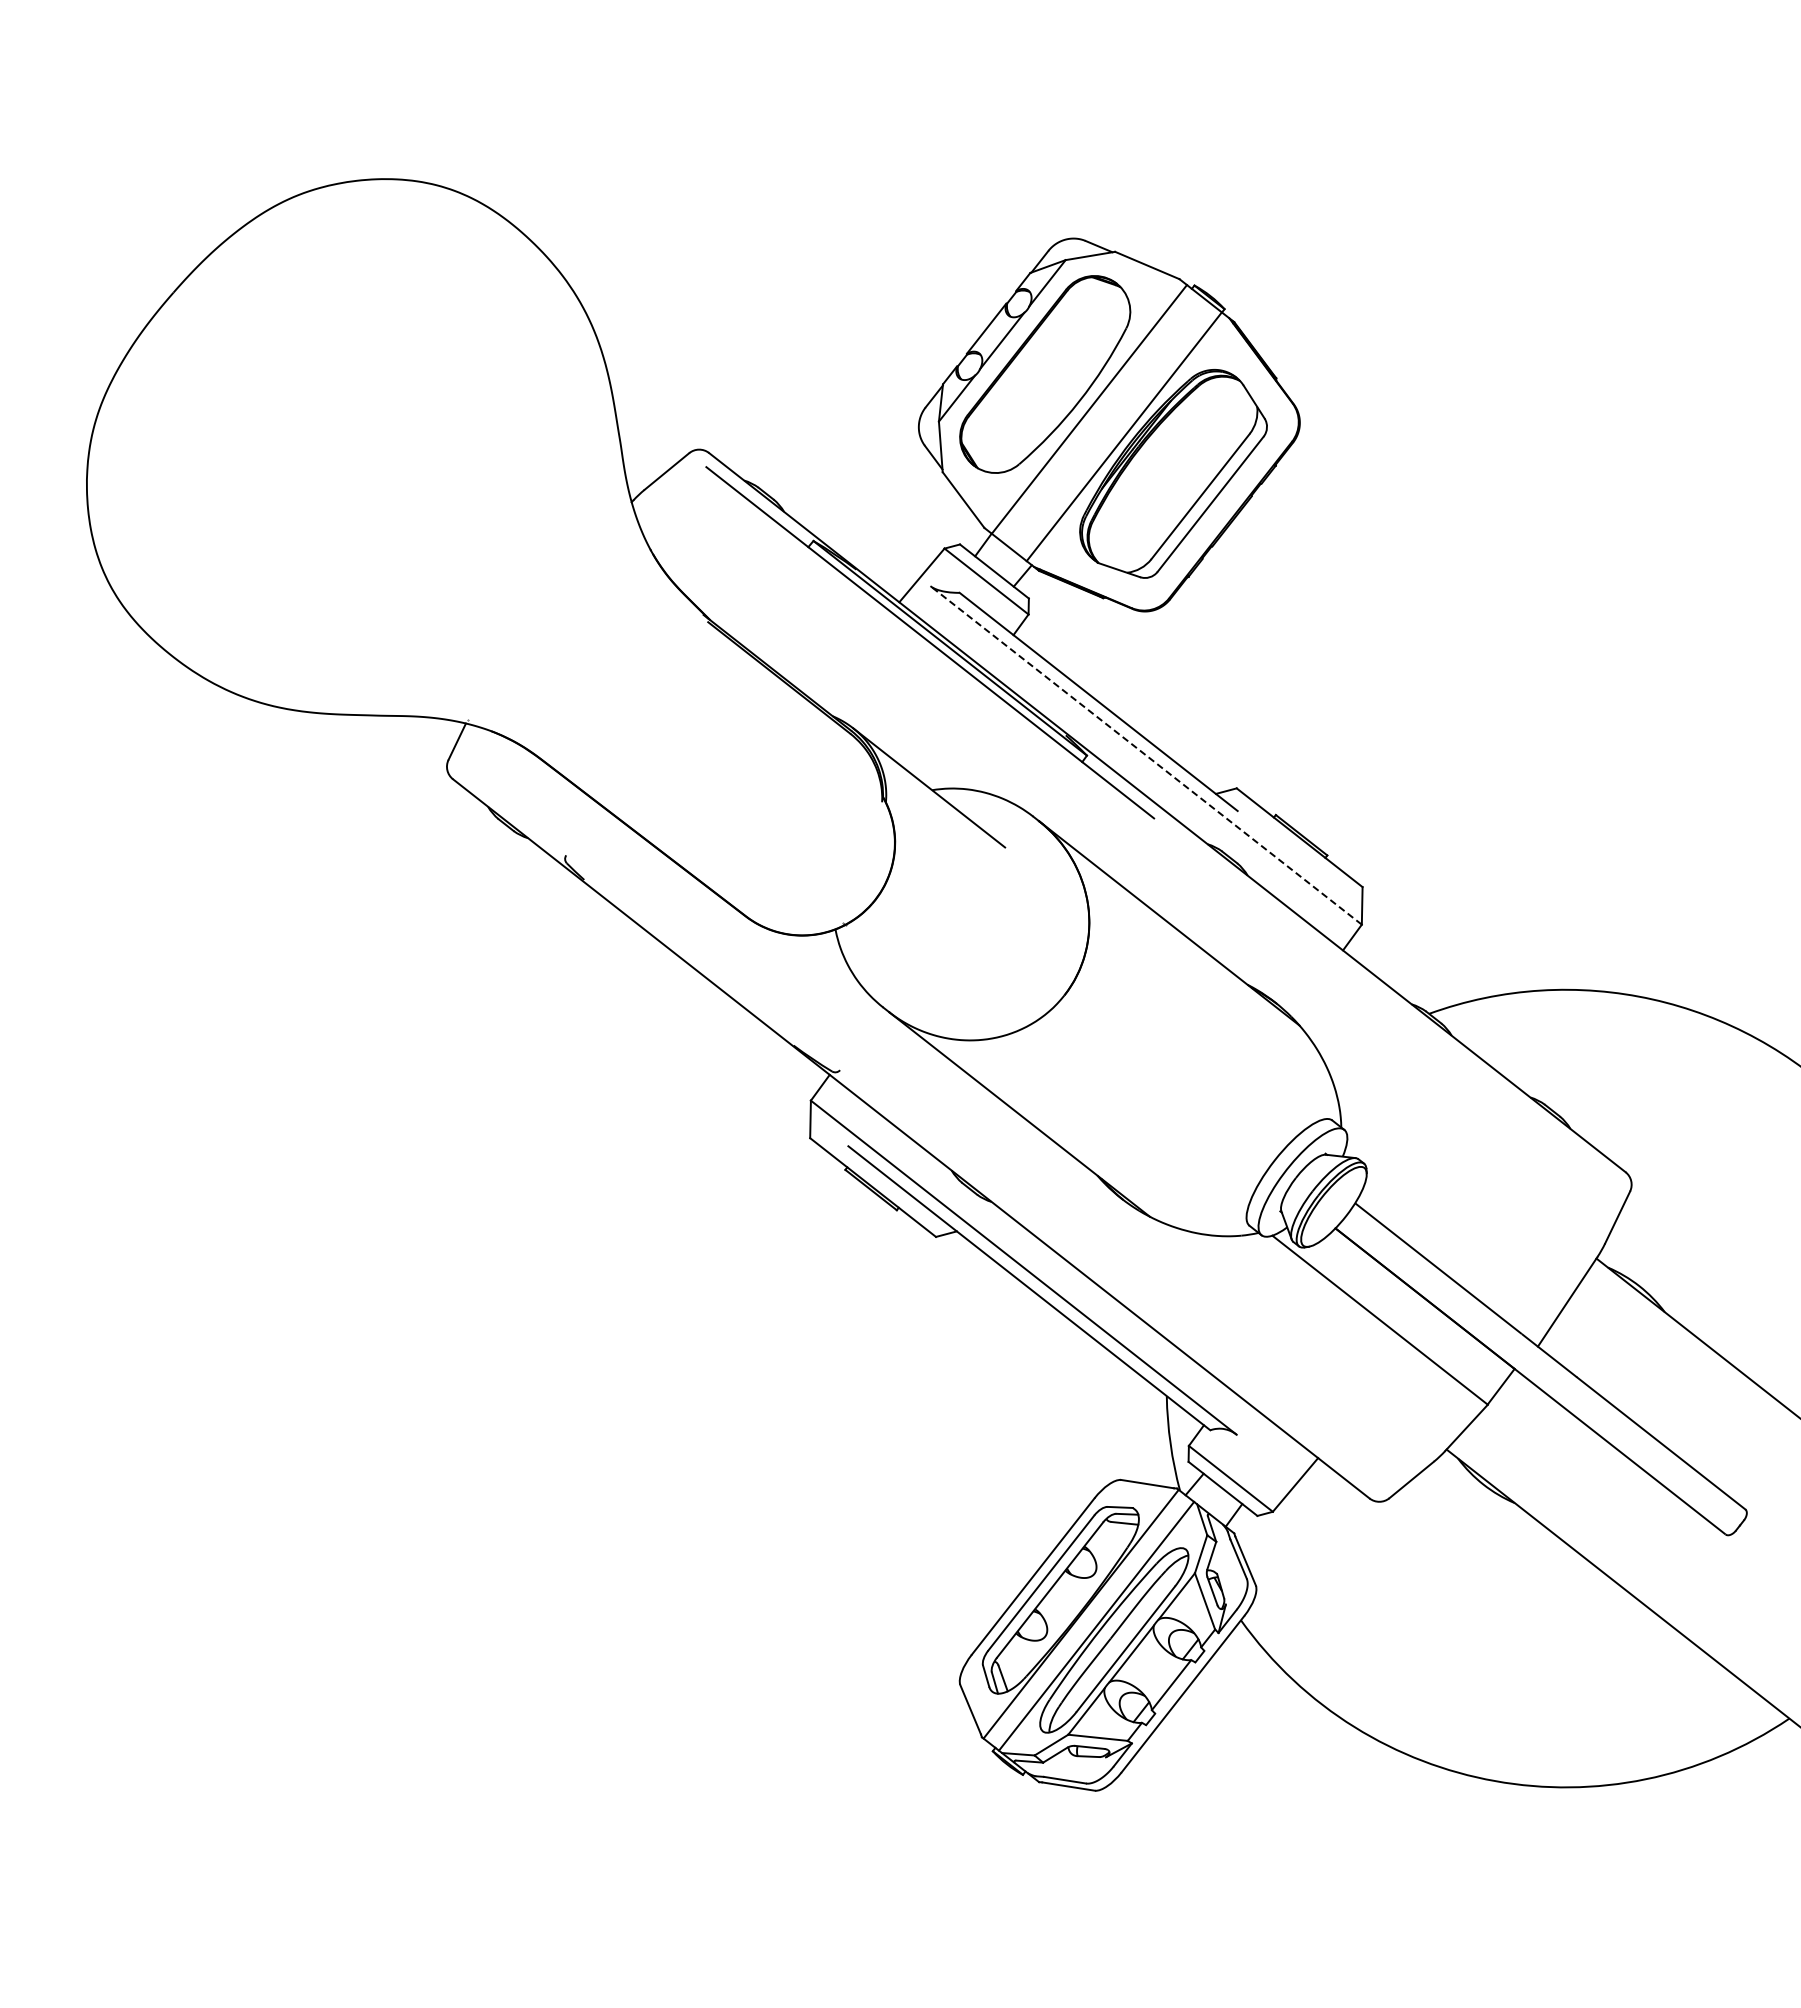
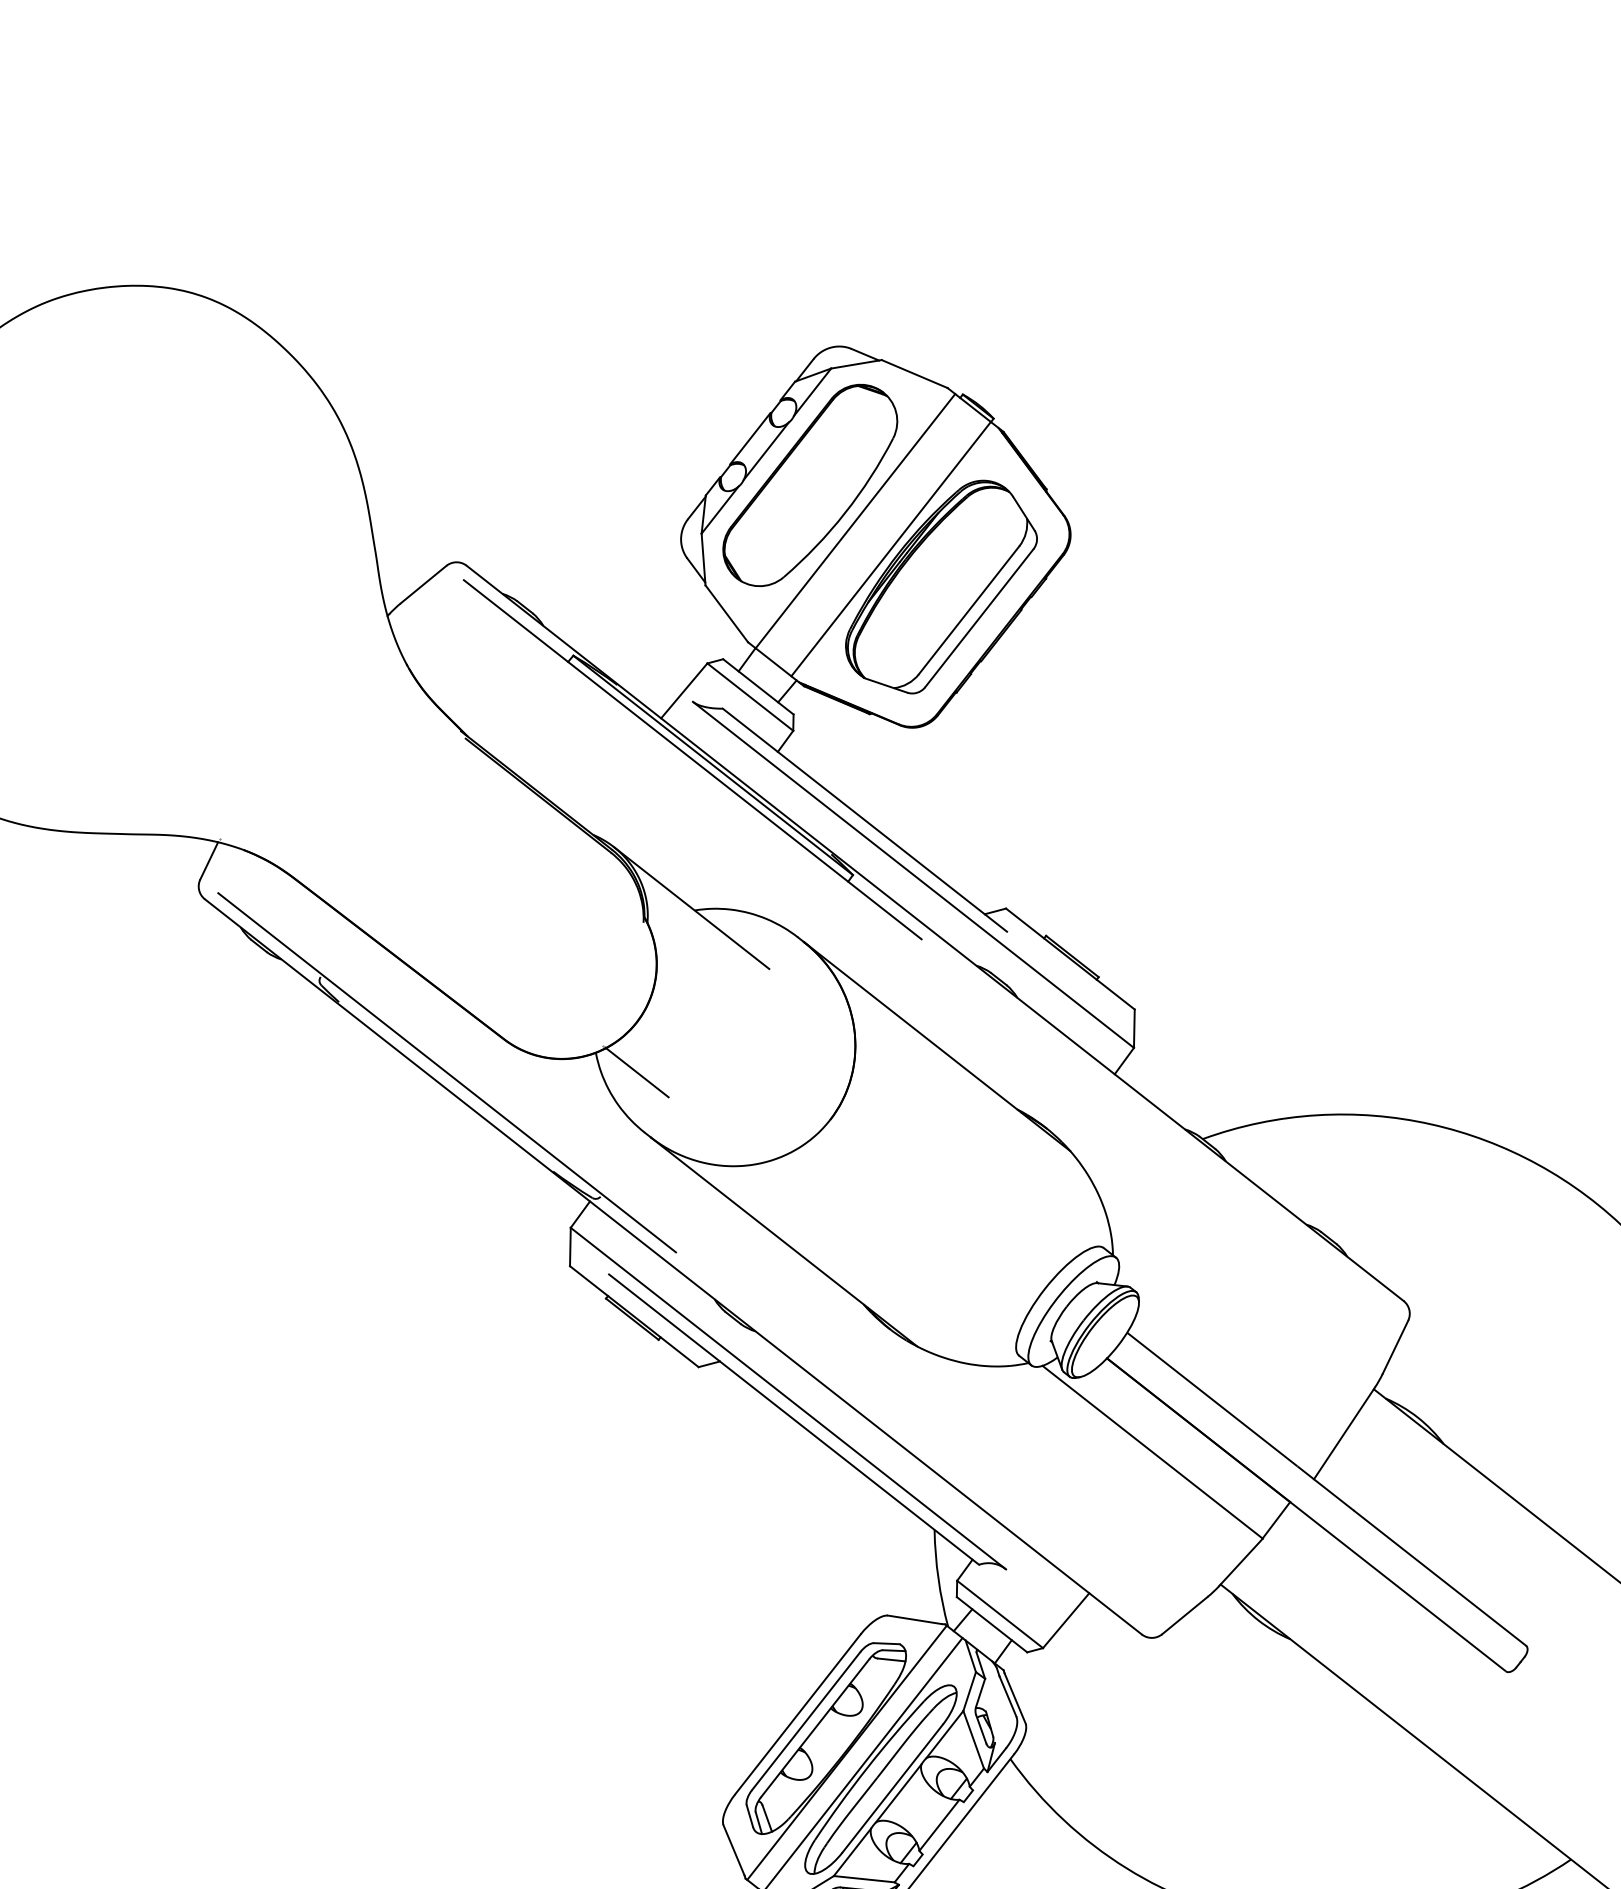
line: (1145, 755) -> (912, 874), dashed -> solid
line: (689, 948) -> (446, 1072), added
line: (875, 948) -> (636, 1072), added

